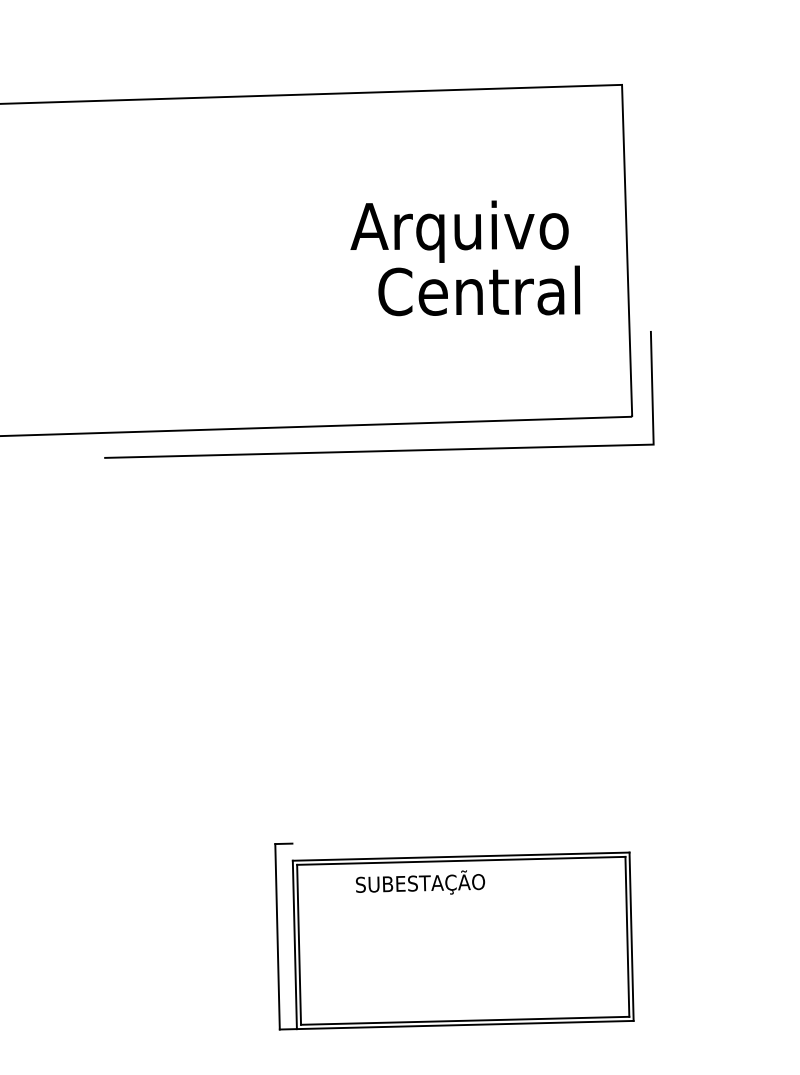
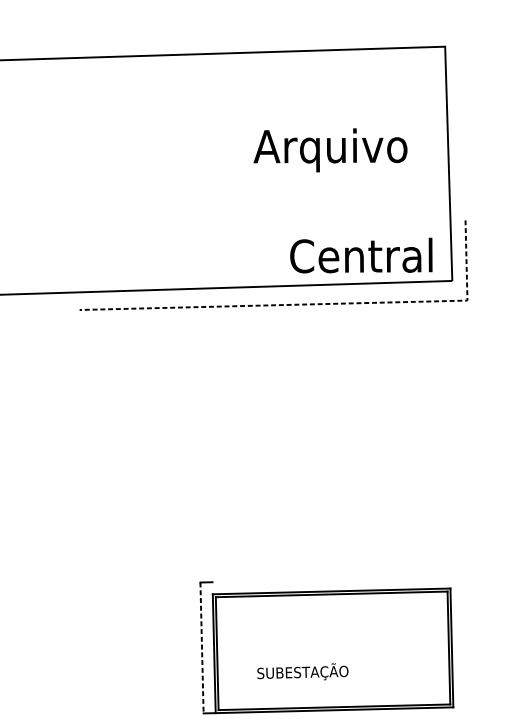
text: (479, 290) -> (361, 255), moved
line: (435, 449) -> (313, 304), solid -> dashed
text: (420, 882) -> (302, 671), moved
line: (277, 936) -> (201, 647), solid -> dashed

